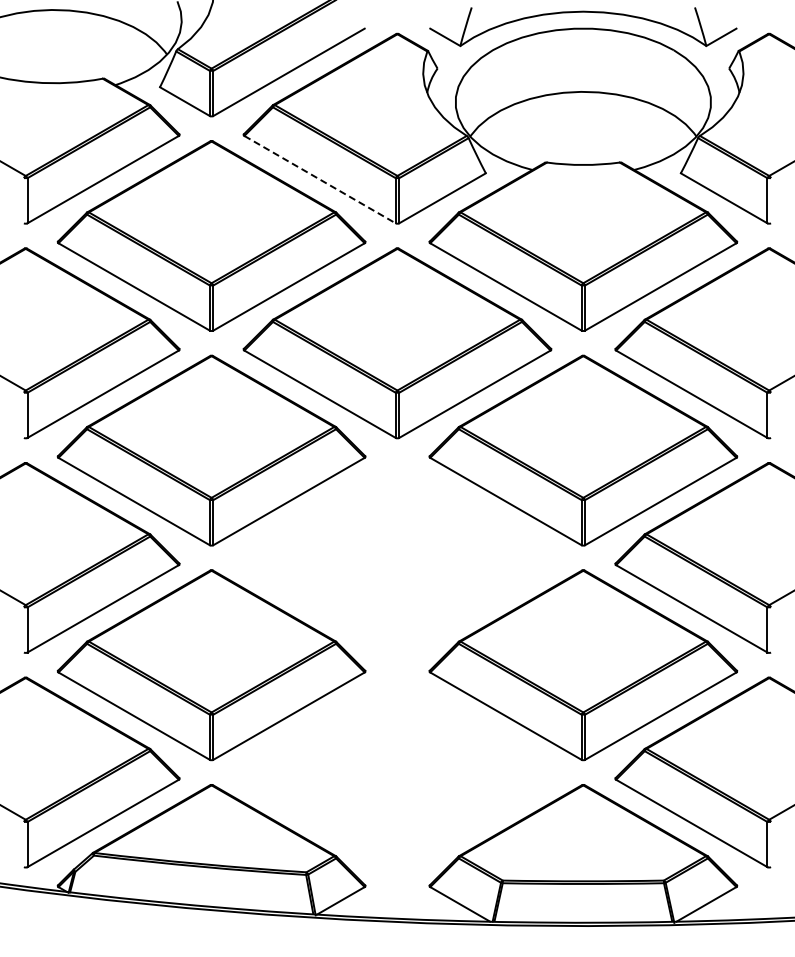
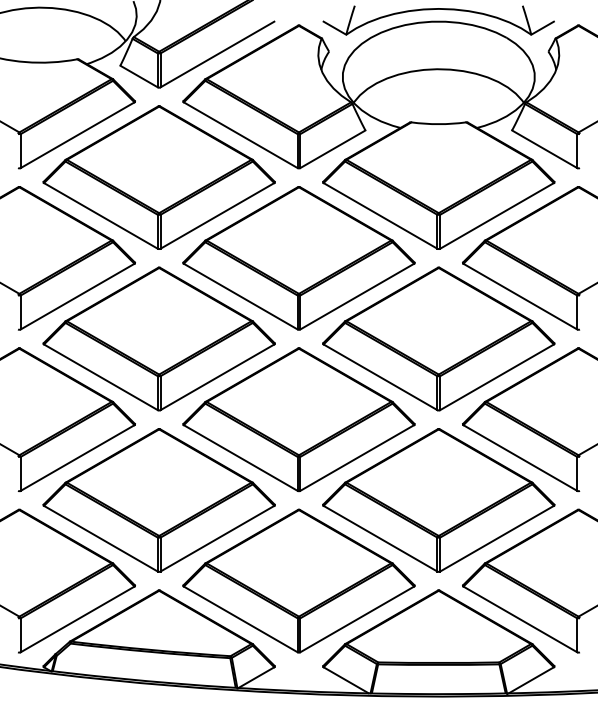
line: (320, 179) -> (241, 135), dashed -> solid
part: (397, 557) -> (299, 419), added
part: (397, 772) -> (299, 581), added

